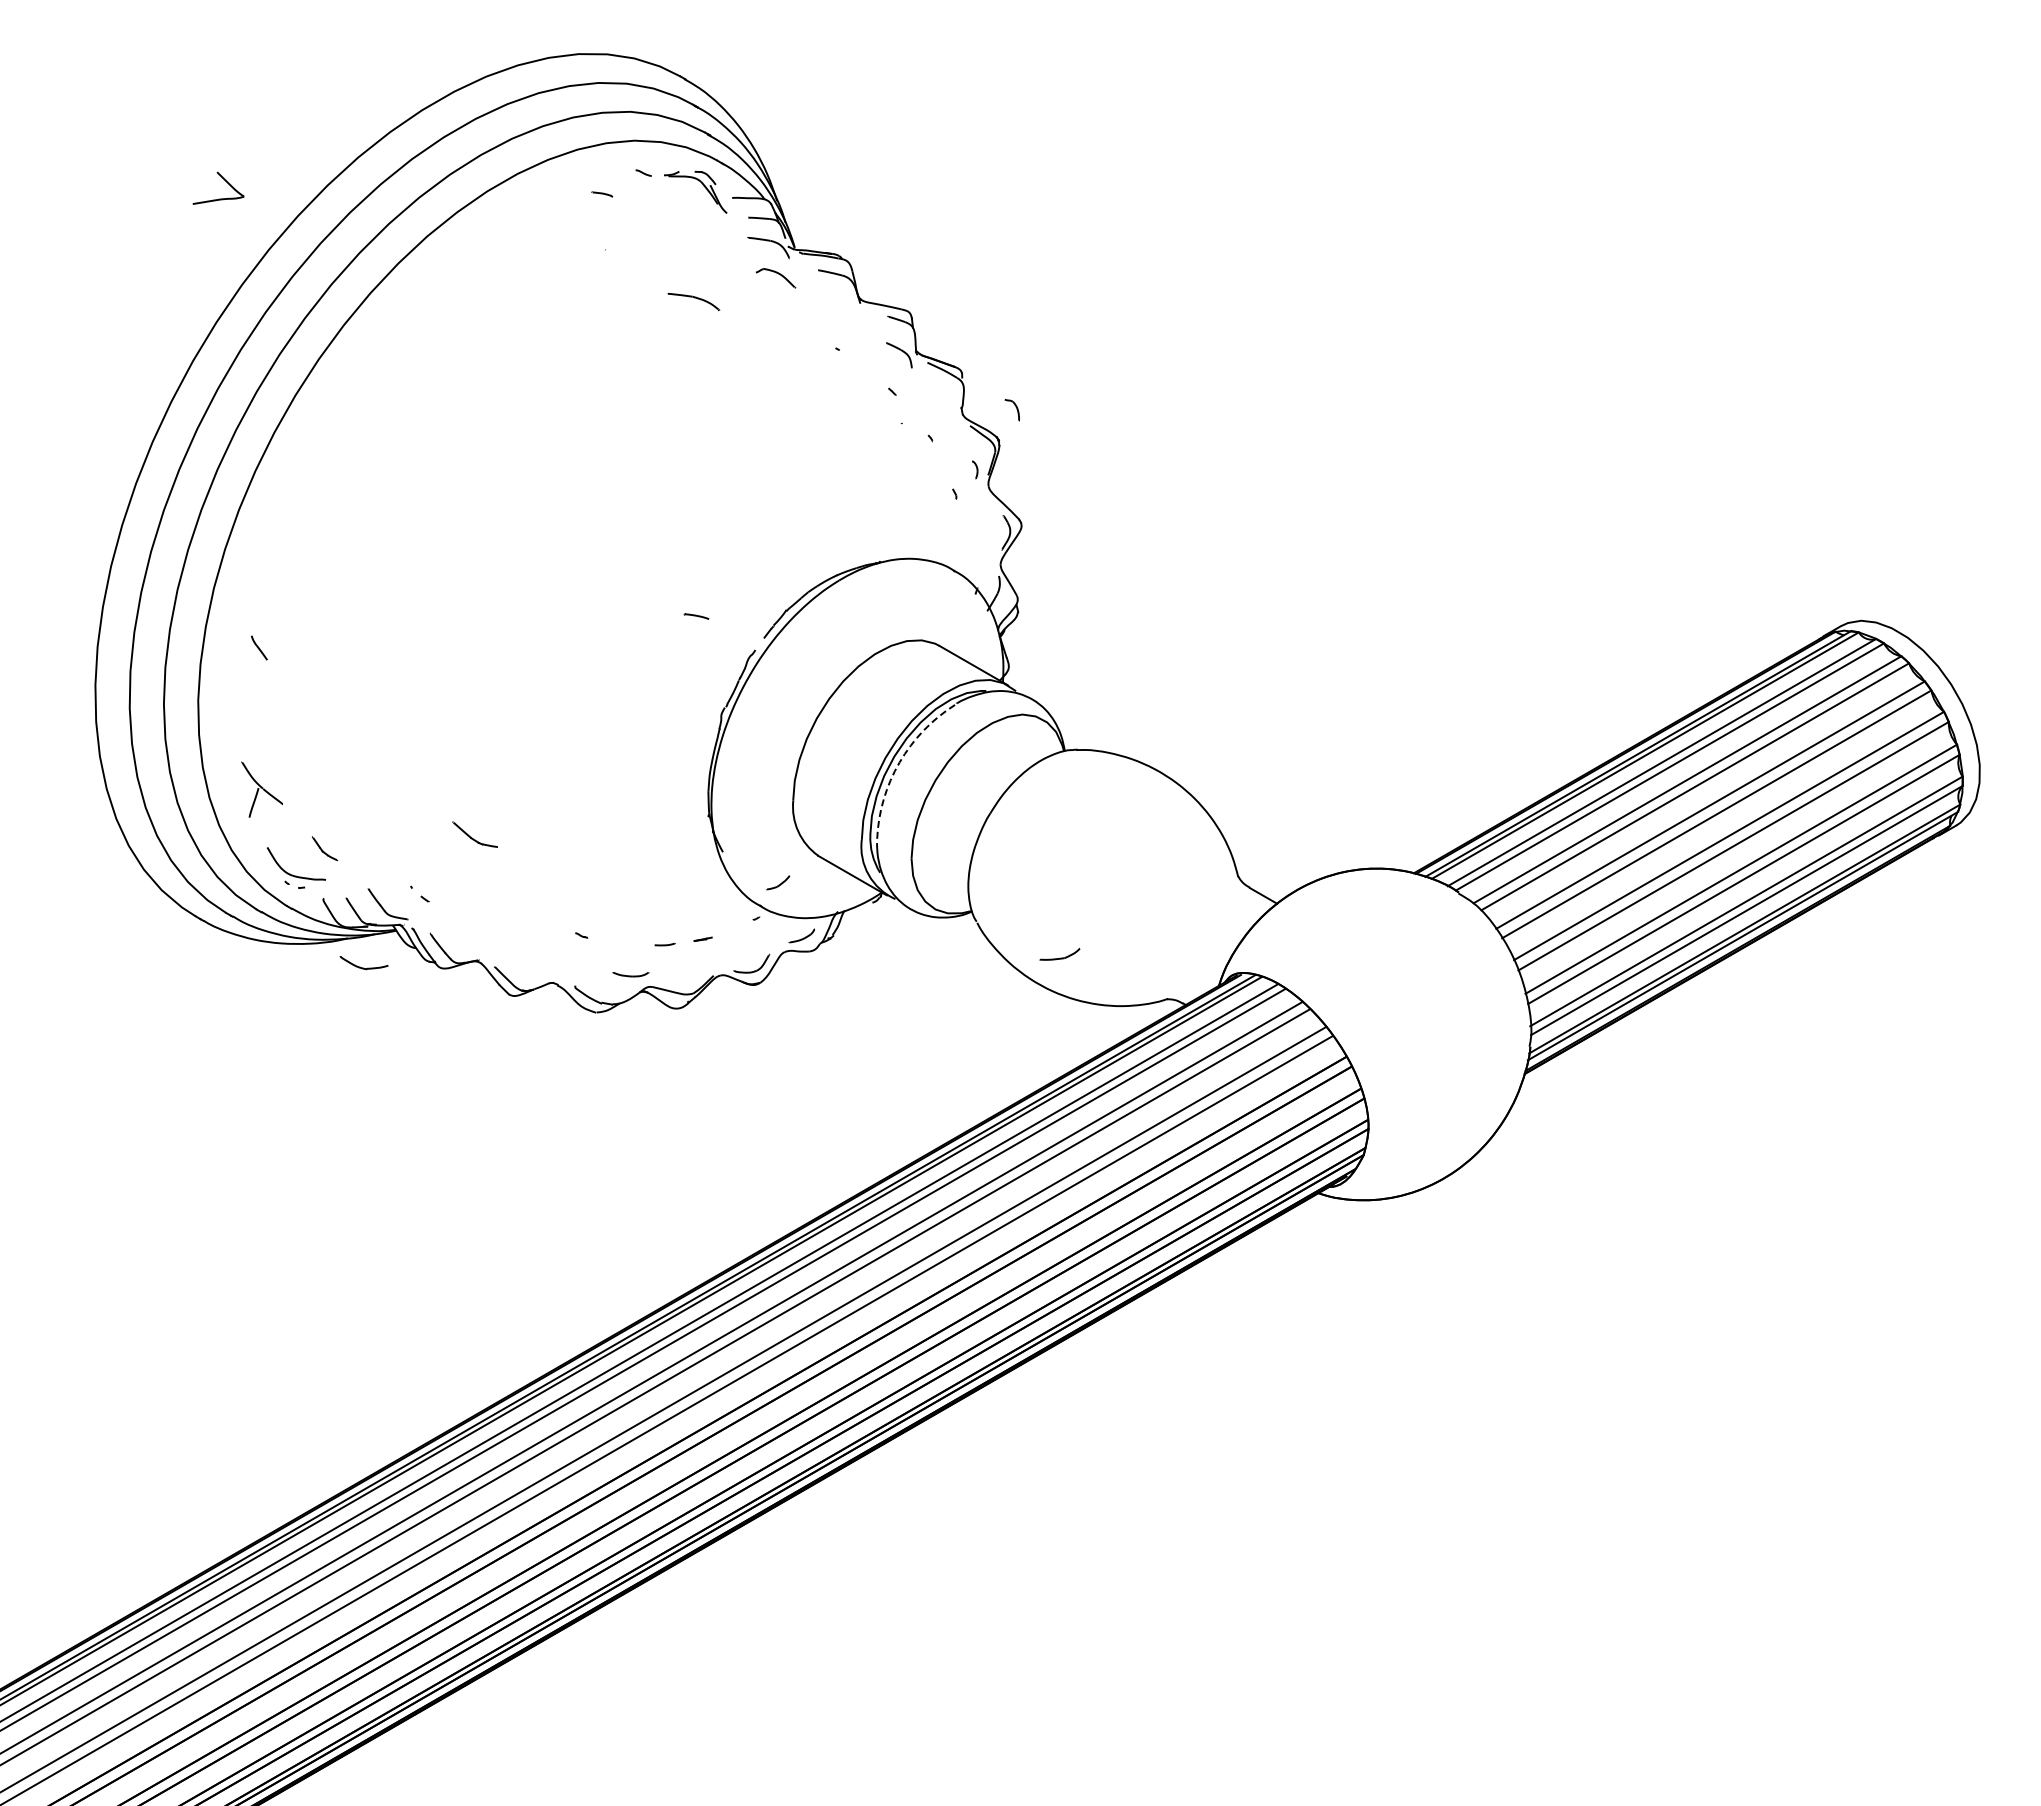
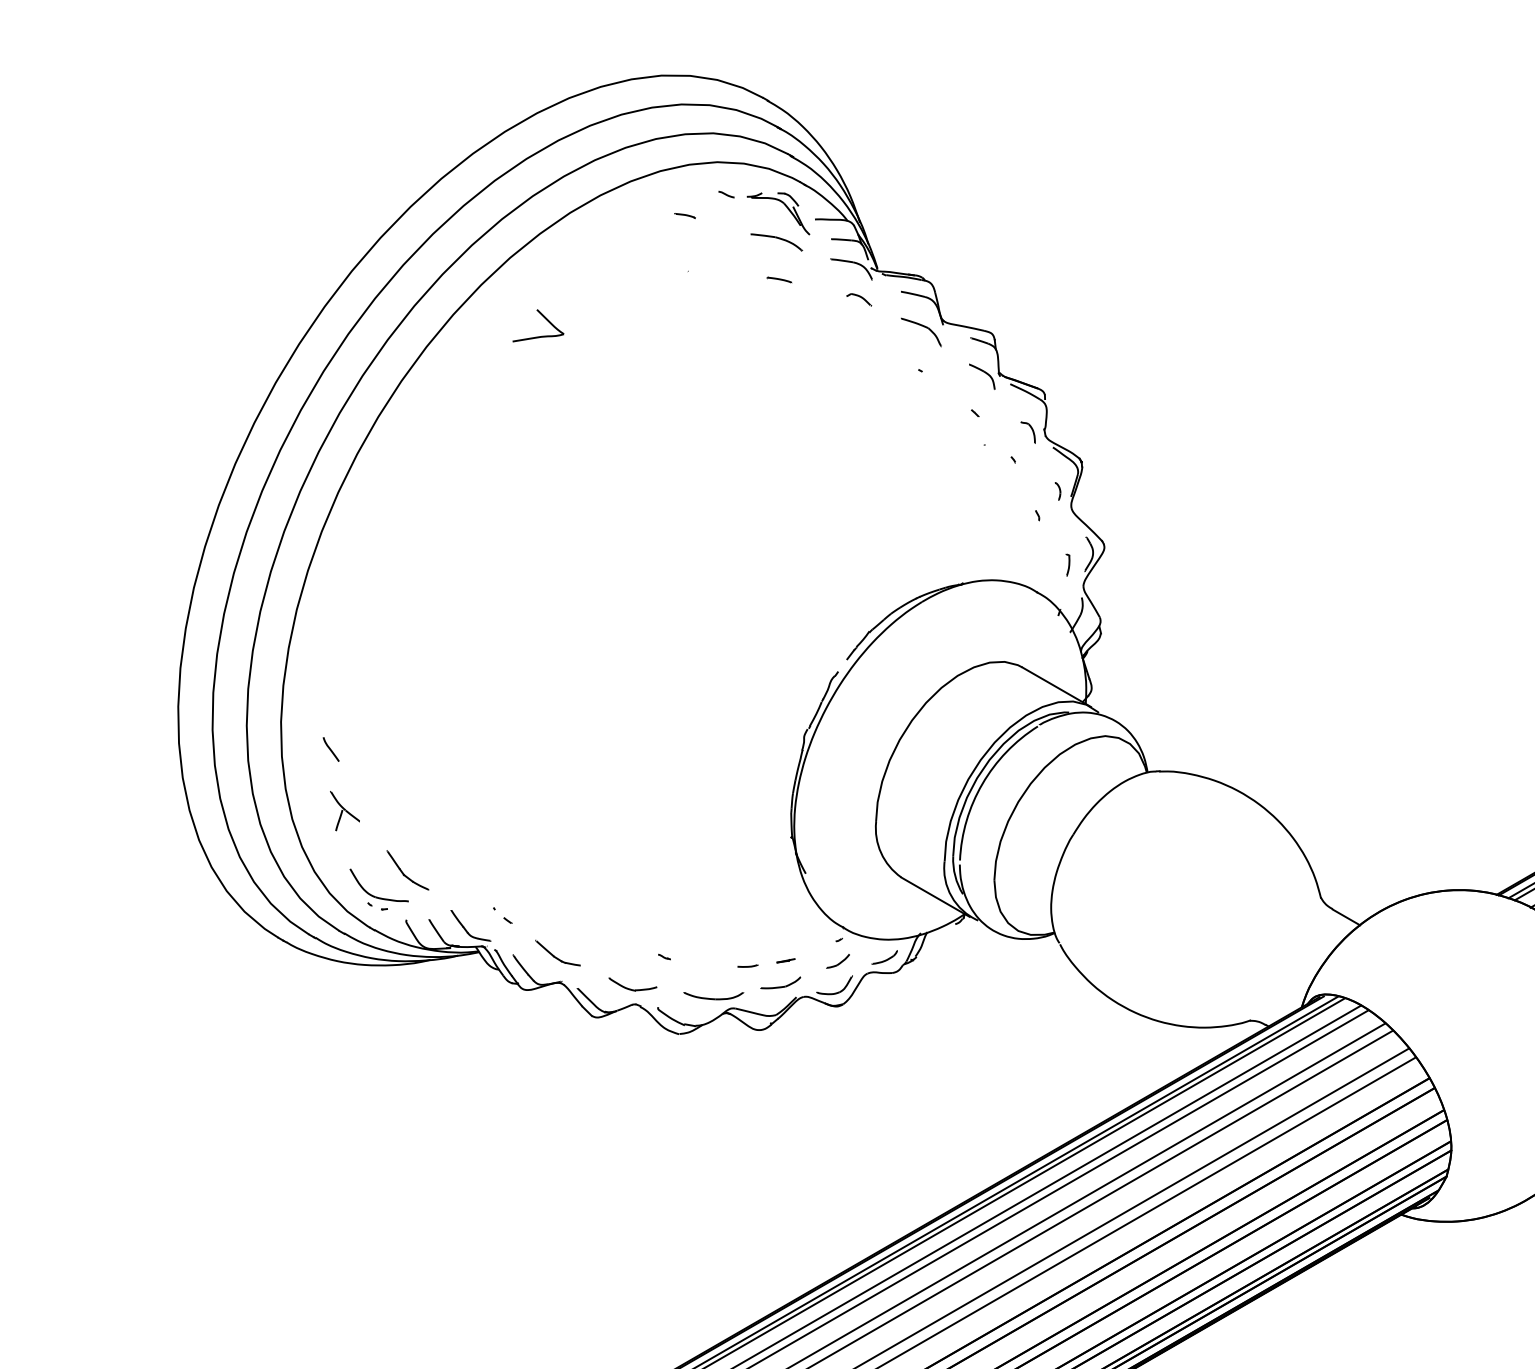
part: (224, 180) -> (544, 318), moved
part: (776, 278) -> (859, 300), size x0.62
part: (693, 302) -> (776, 243), moved
part: (838, 310) -> (921, 332), added
part: (1011, 409) -> (1027, 432), moved
part: (984, 543) -> (1067, 565), added
line: (696, 616) -> (779, 280), moved
curve: (259, 647) -> (331, 749), moved
arc: (899, 762) -> (982, 784), dashed -> solid
part: (262, 789) -> (345, 811), size x0.71
part: (474, 834) -> (557, 953), moved
part: (324, 848) -> (407, 870), size x1.67
part: (778, 882) -> (838, 961), moved
part: (1059, 954) -> (780, 983), moved
part: (363, 963) -> (632, 985), moved
part: (630, 974) -> (713, 996), size x1.67

